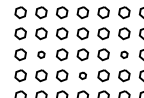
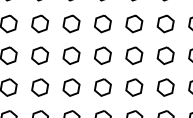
part: (41, 54) -> (40, 55), size x1.67
part: (124, 54) -> (165, 55), size x1.67
part: (82, 75) -> (102, 87), size x1.67

